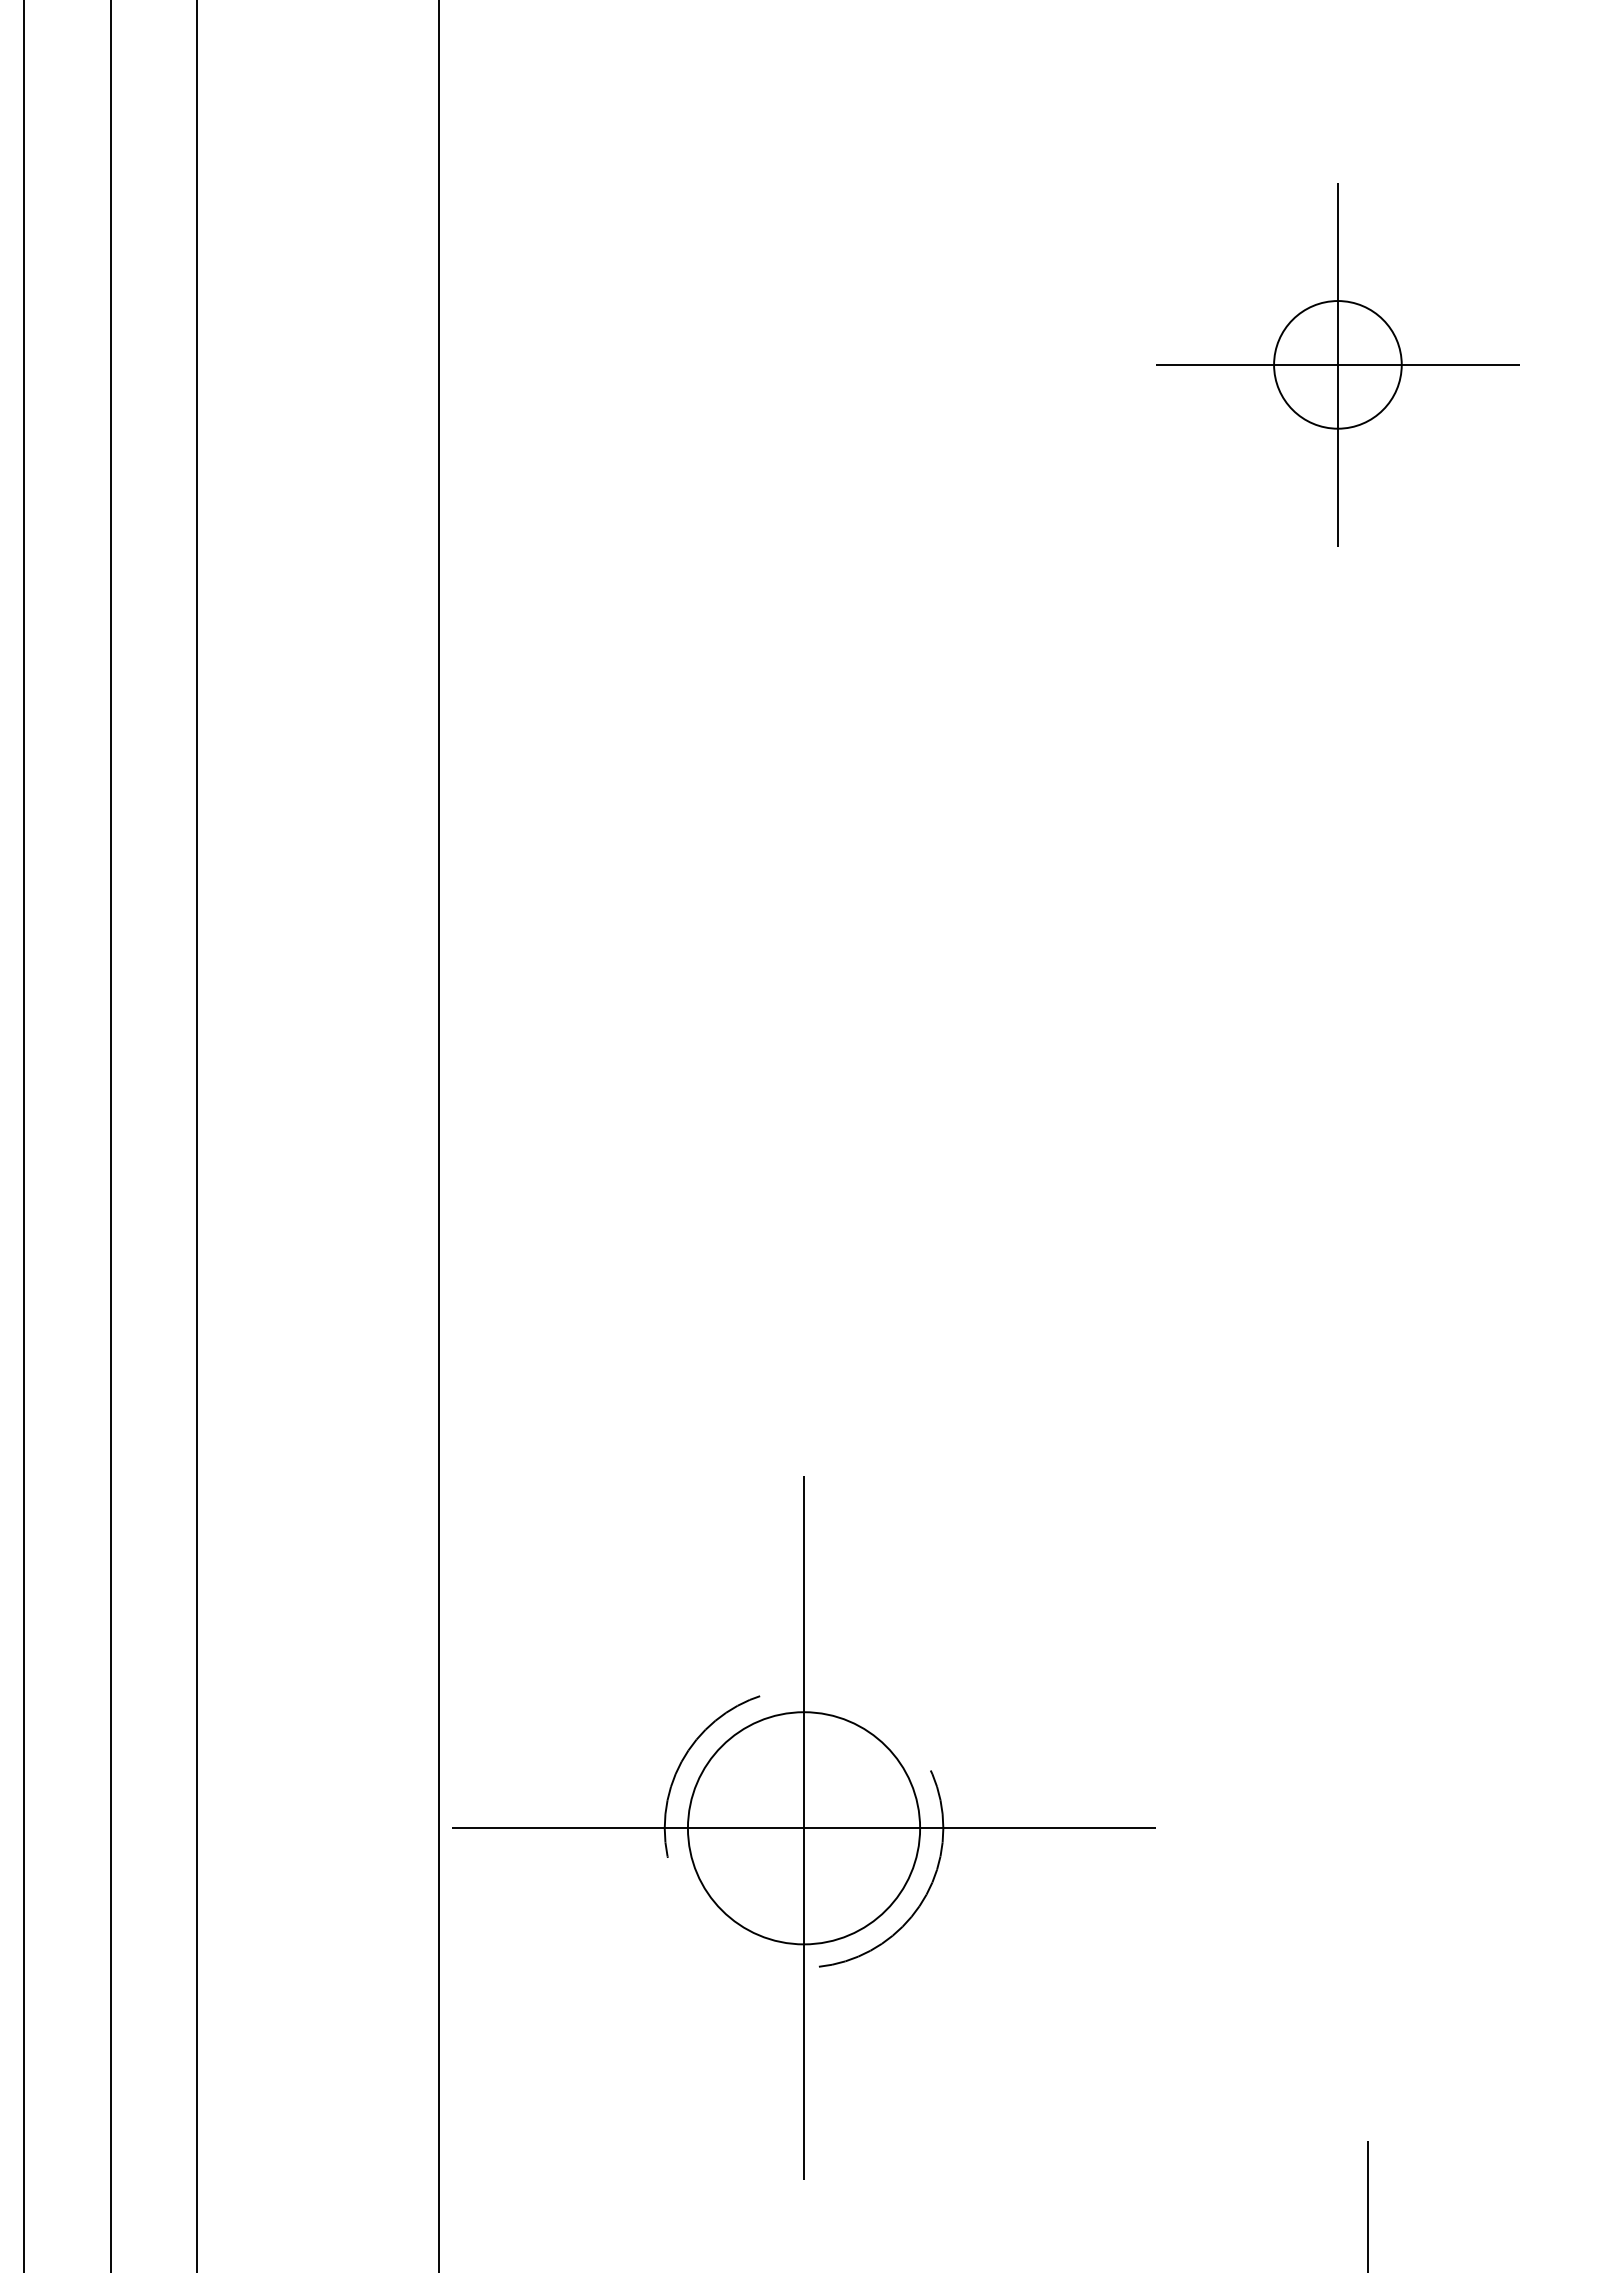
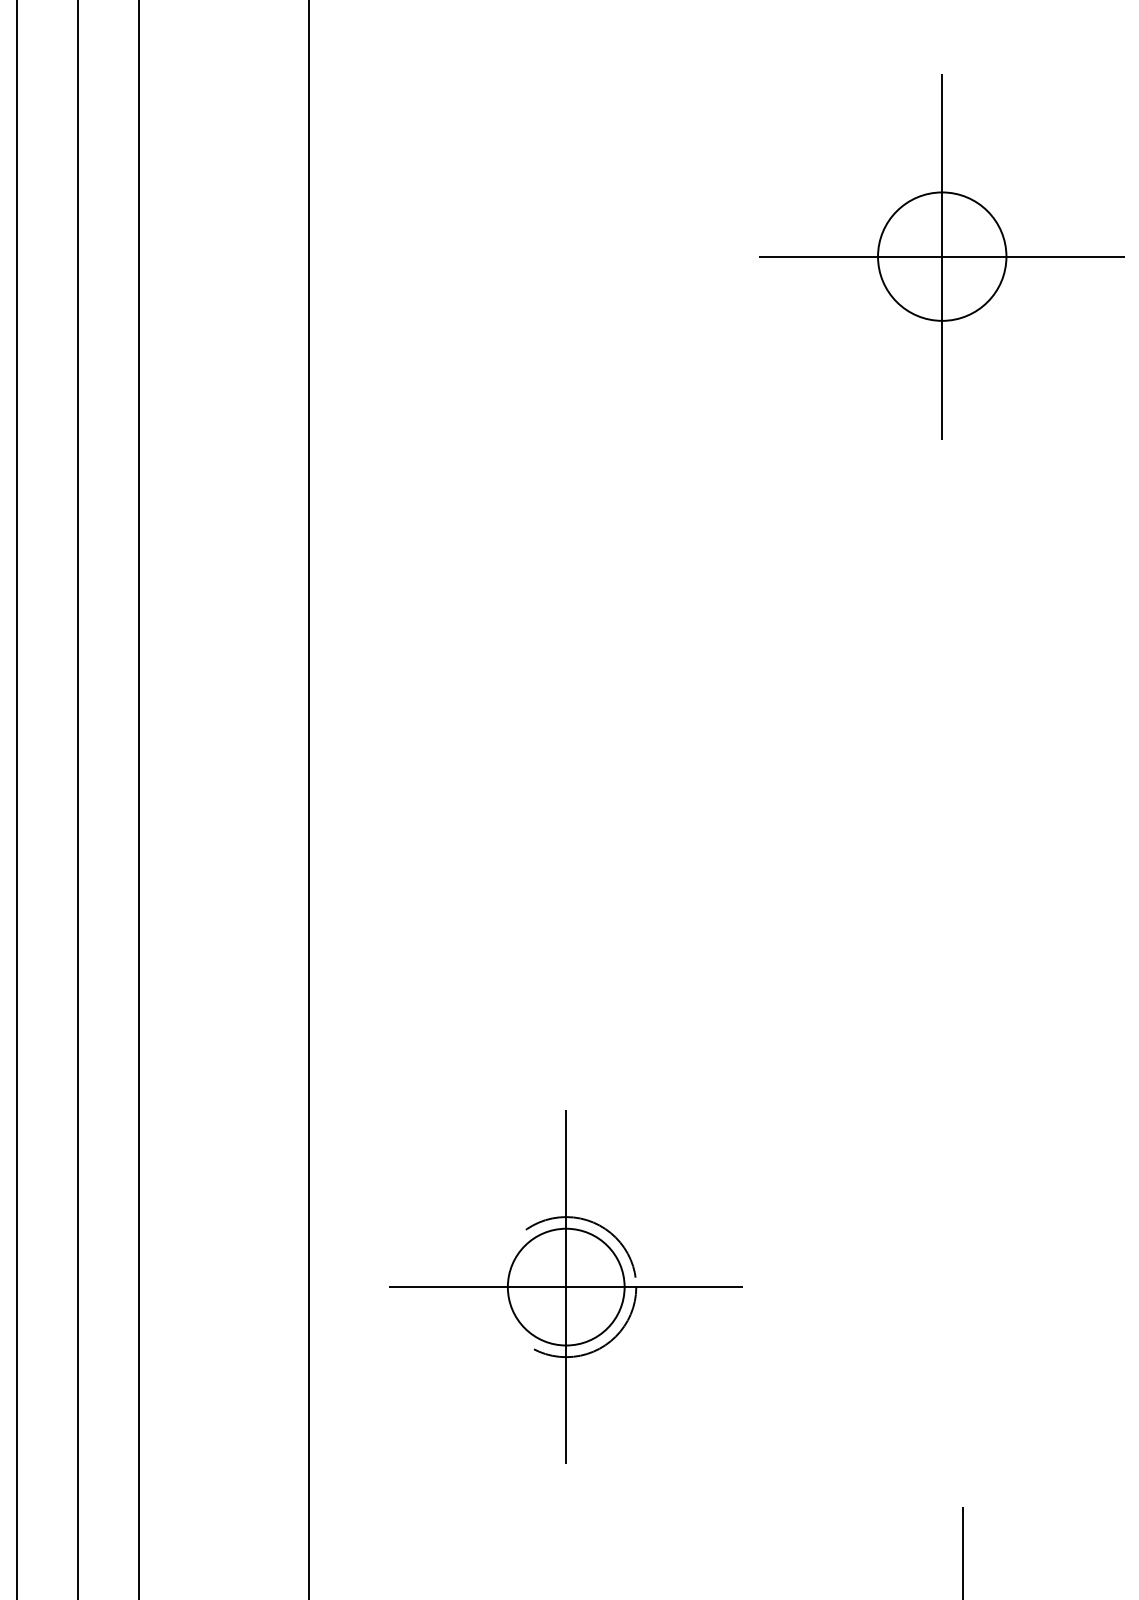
part: (1337, 364) -> (941, 256), size x1.43
part: (803, 1828) -> (565, 1287), size x0.71

